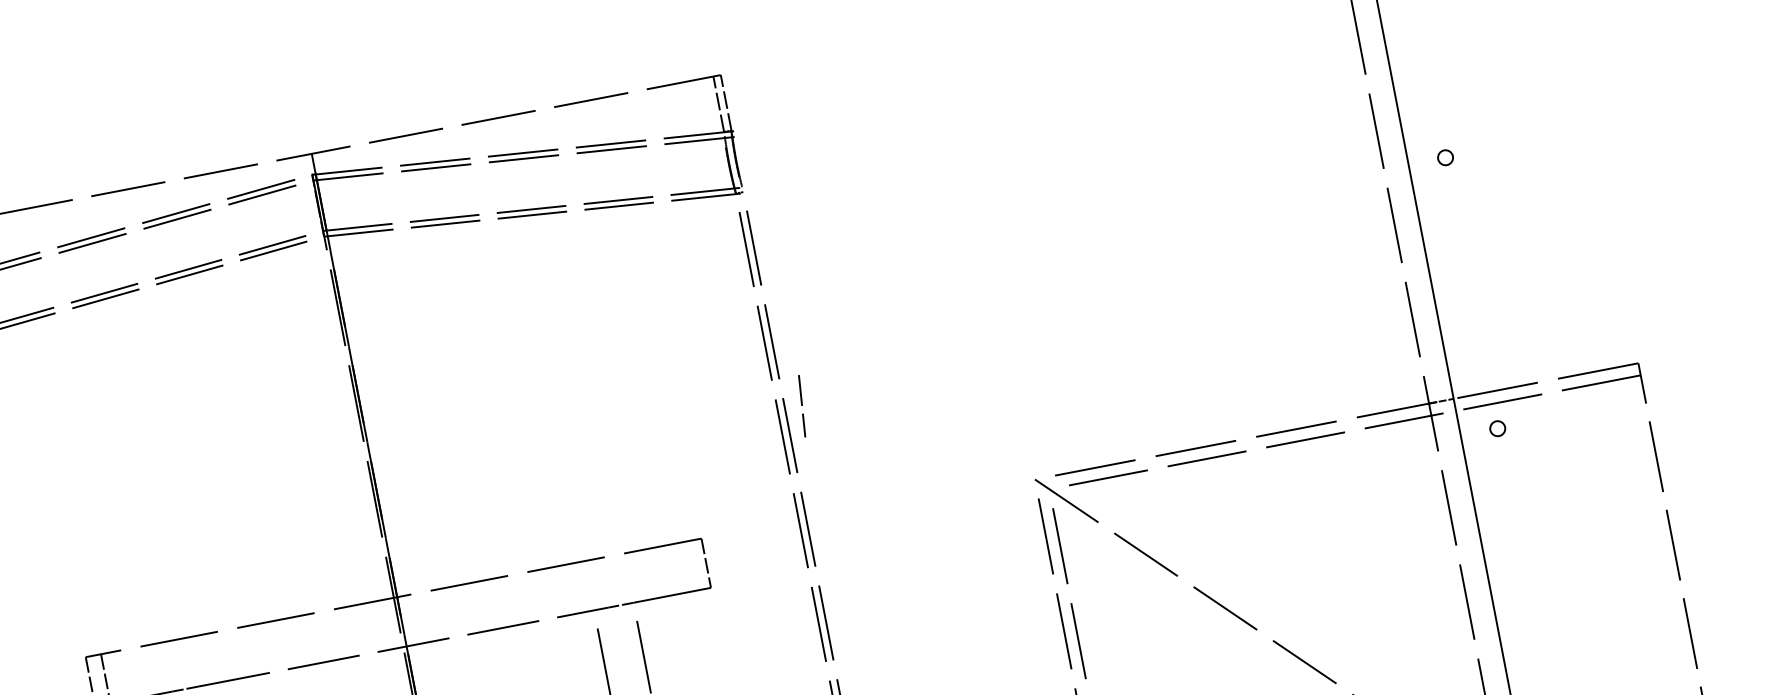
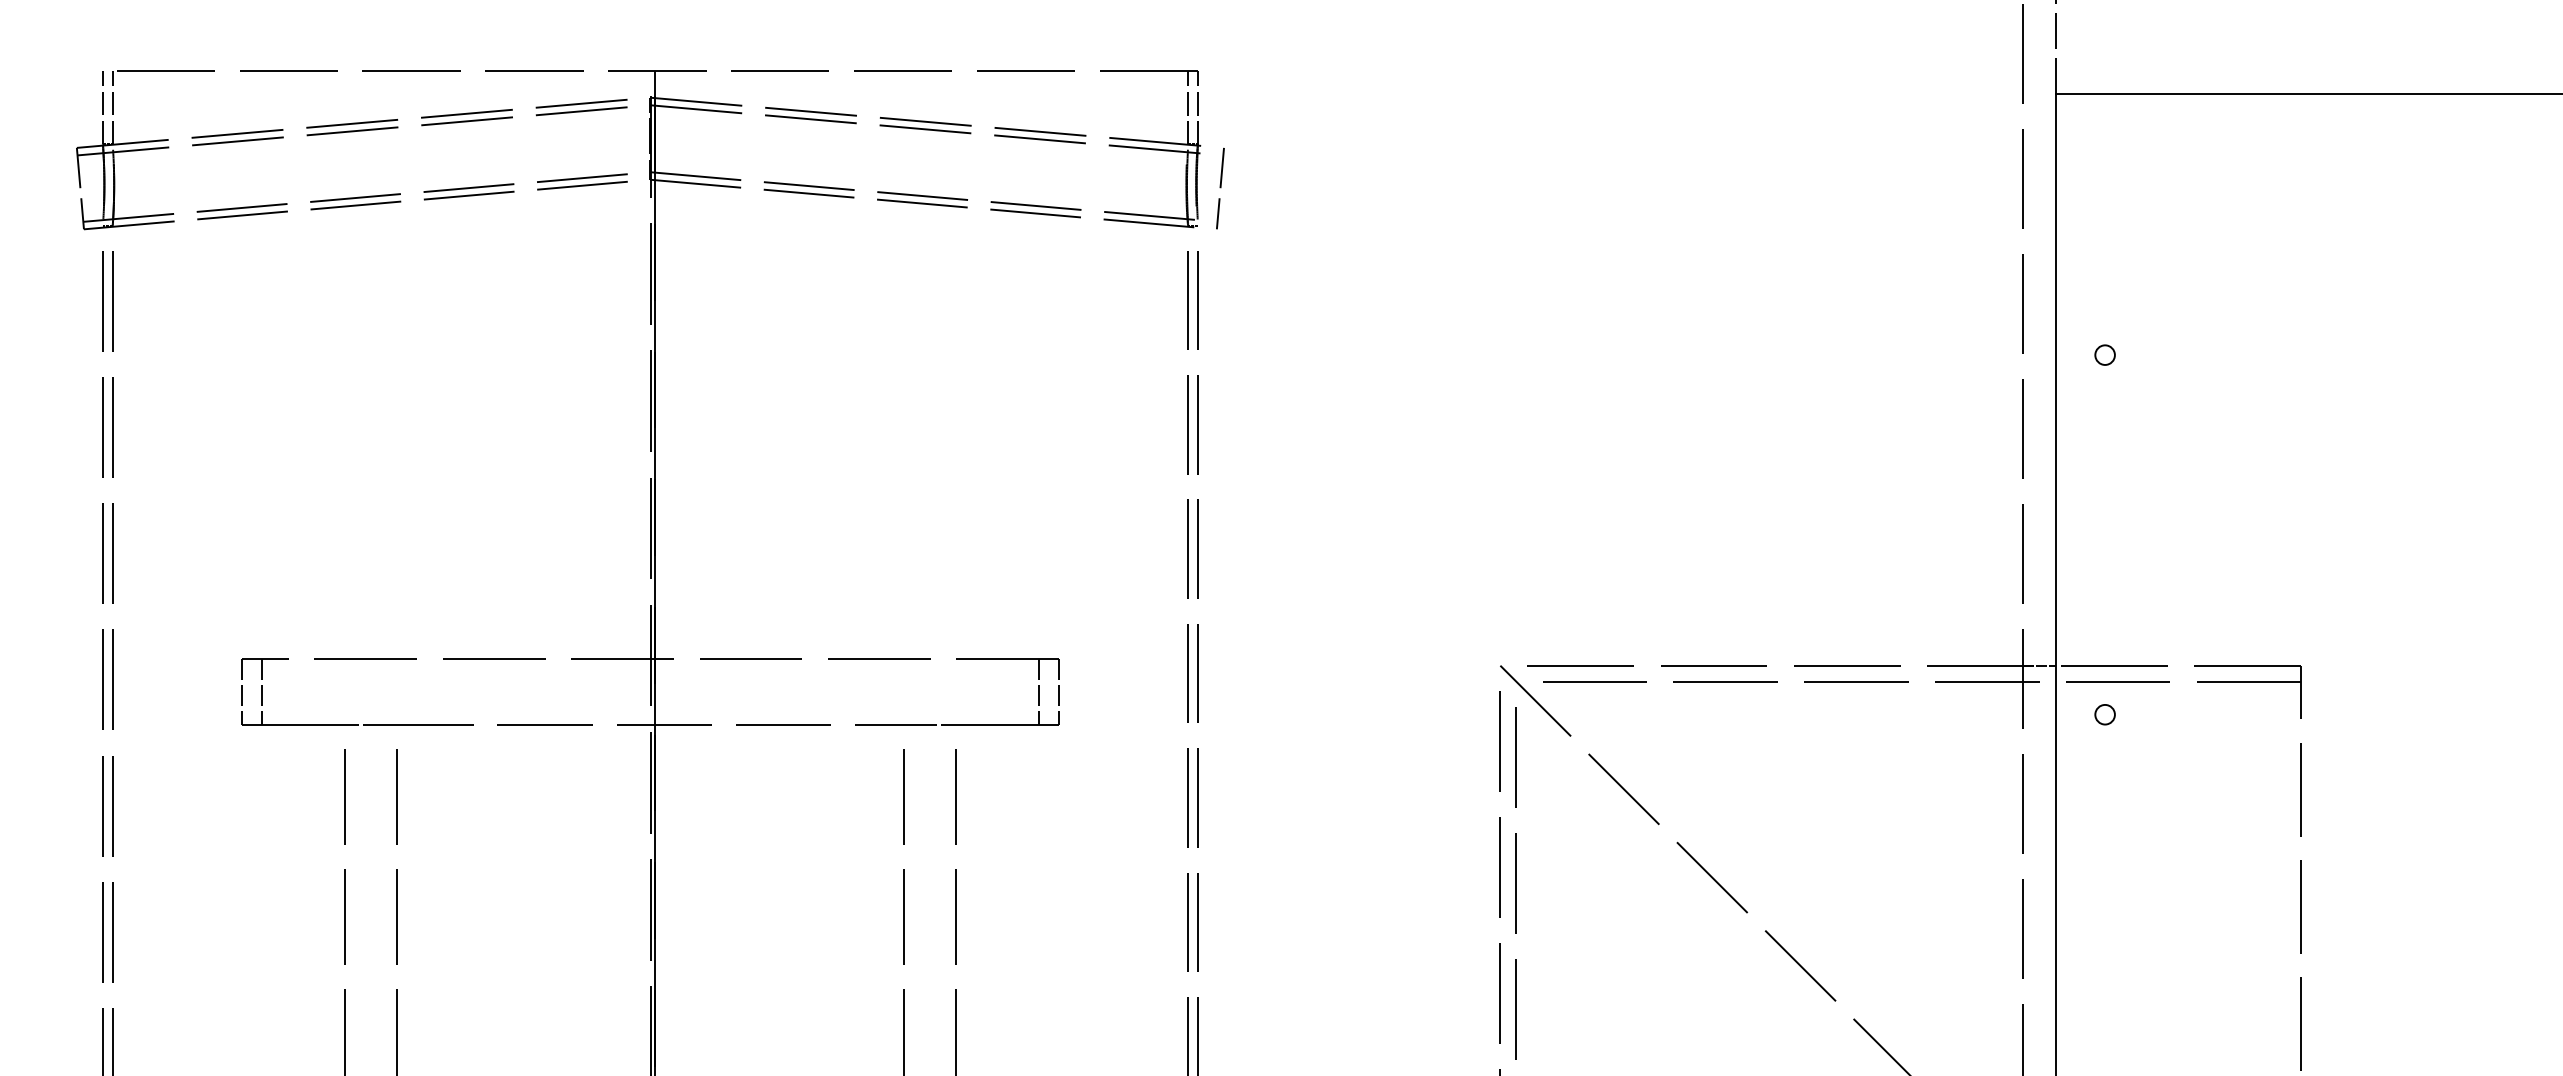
line: (802, 406) -> (1220, 188), moved
line: (690, 565) -> (1038, 691), added

